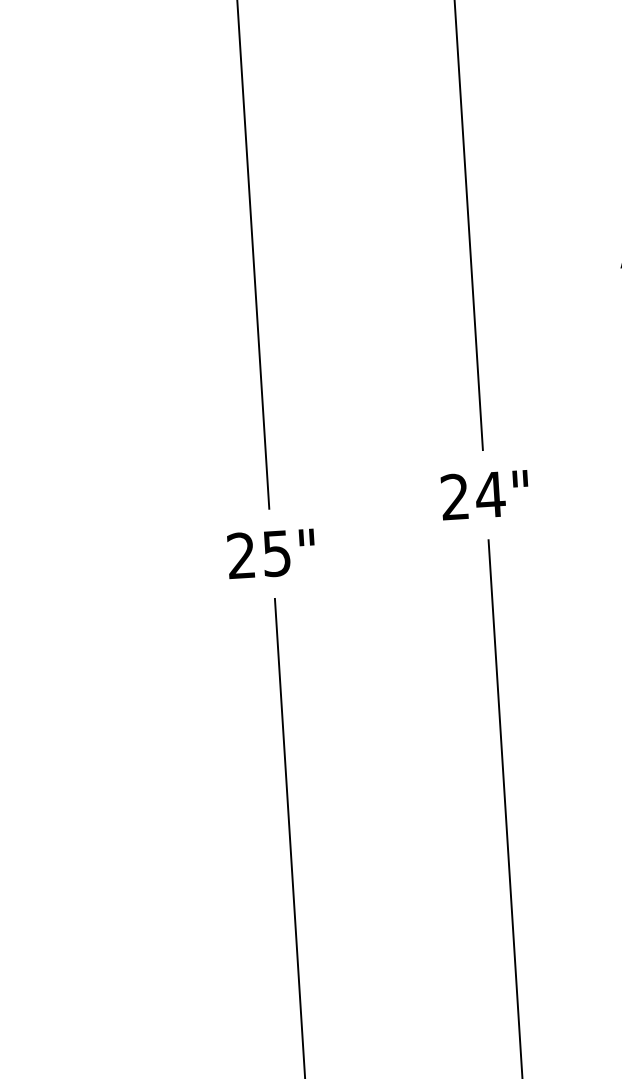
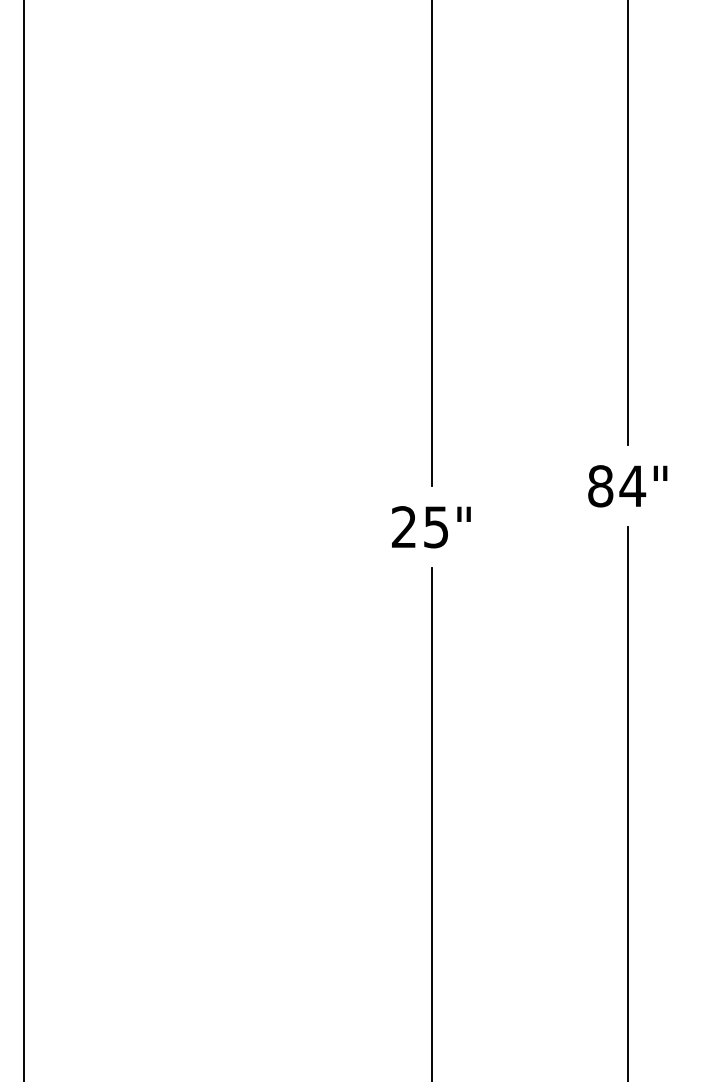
text: (454, 497) -> (600, 486), 24" -> 84"

